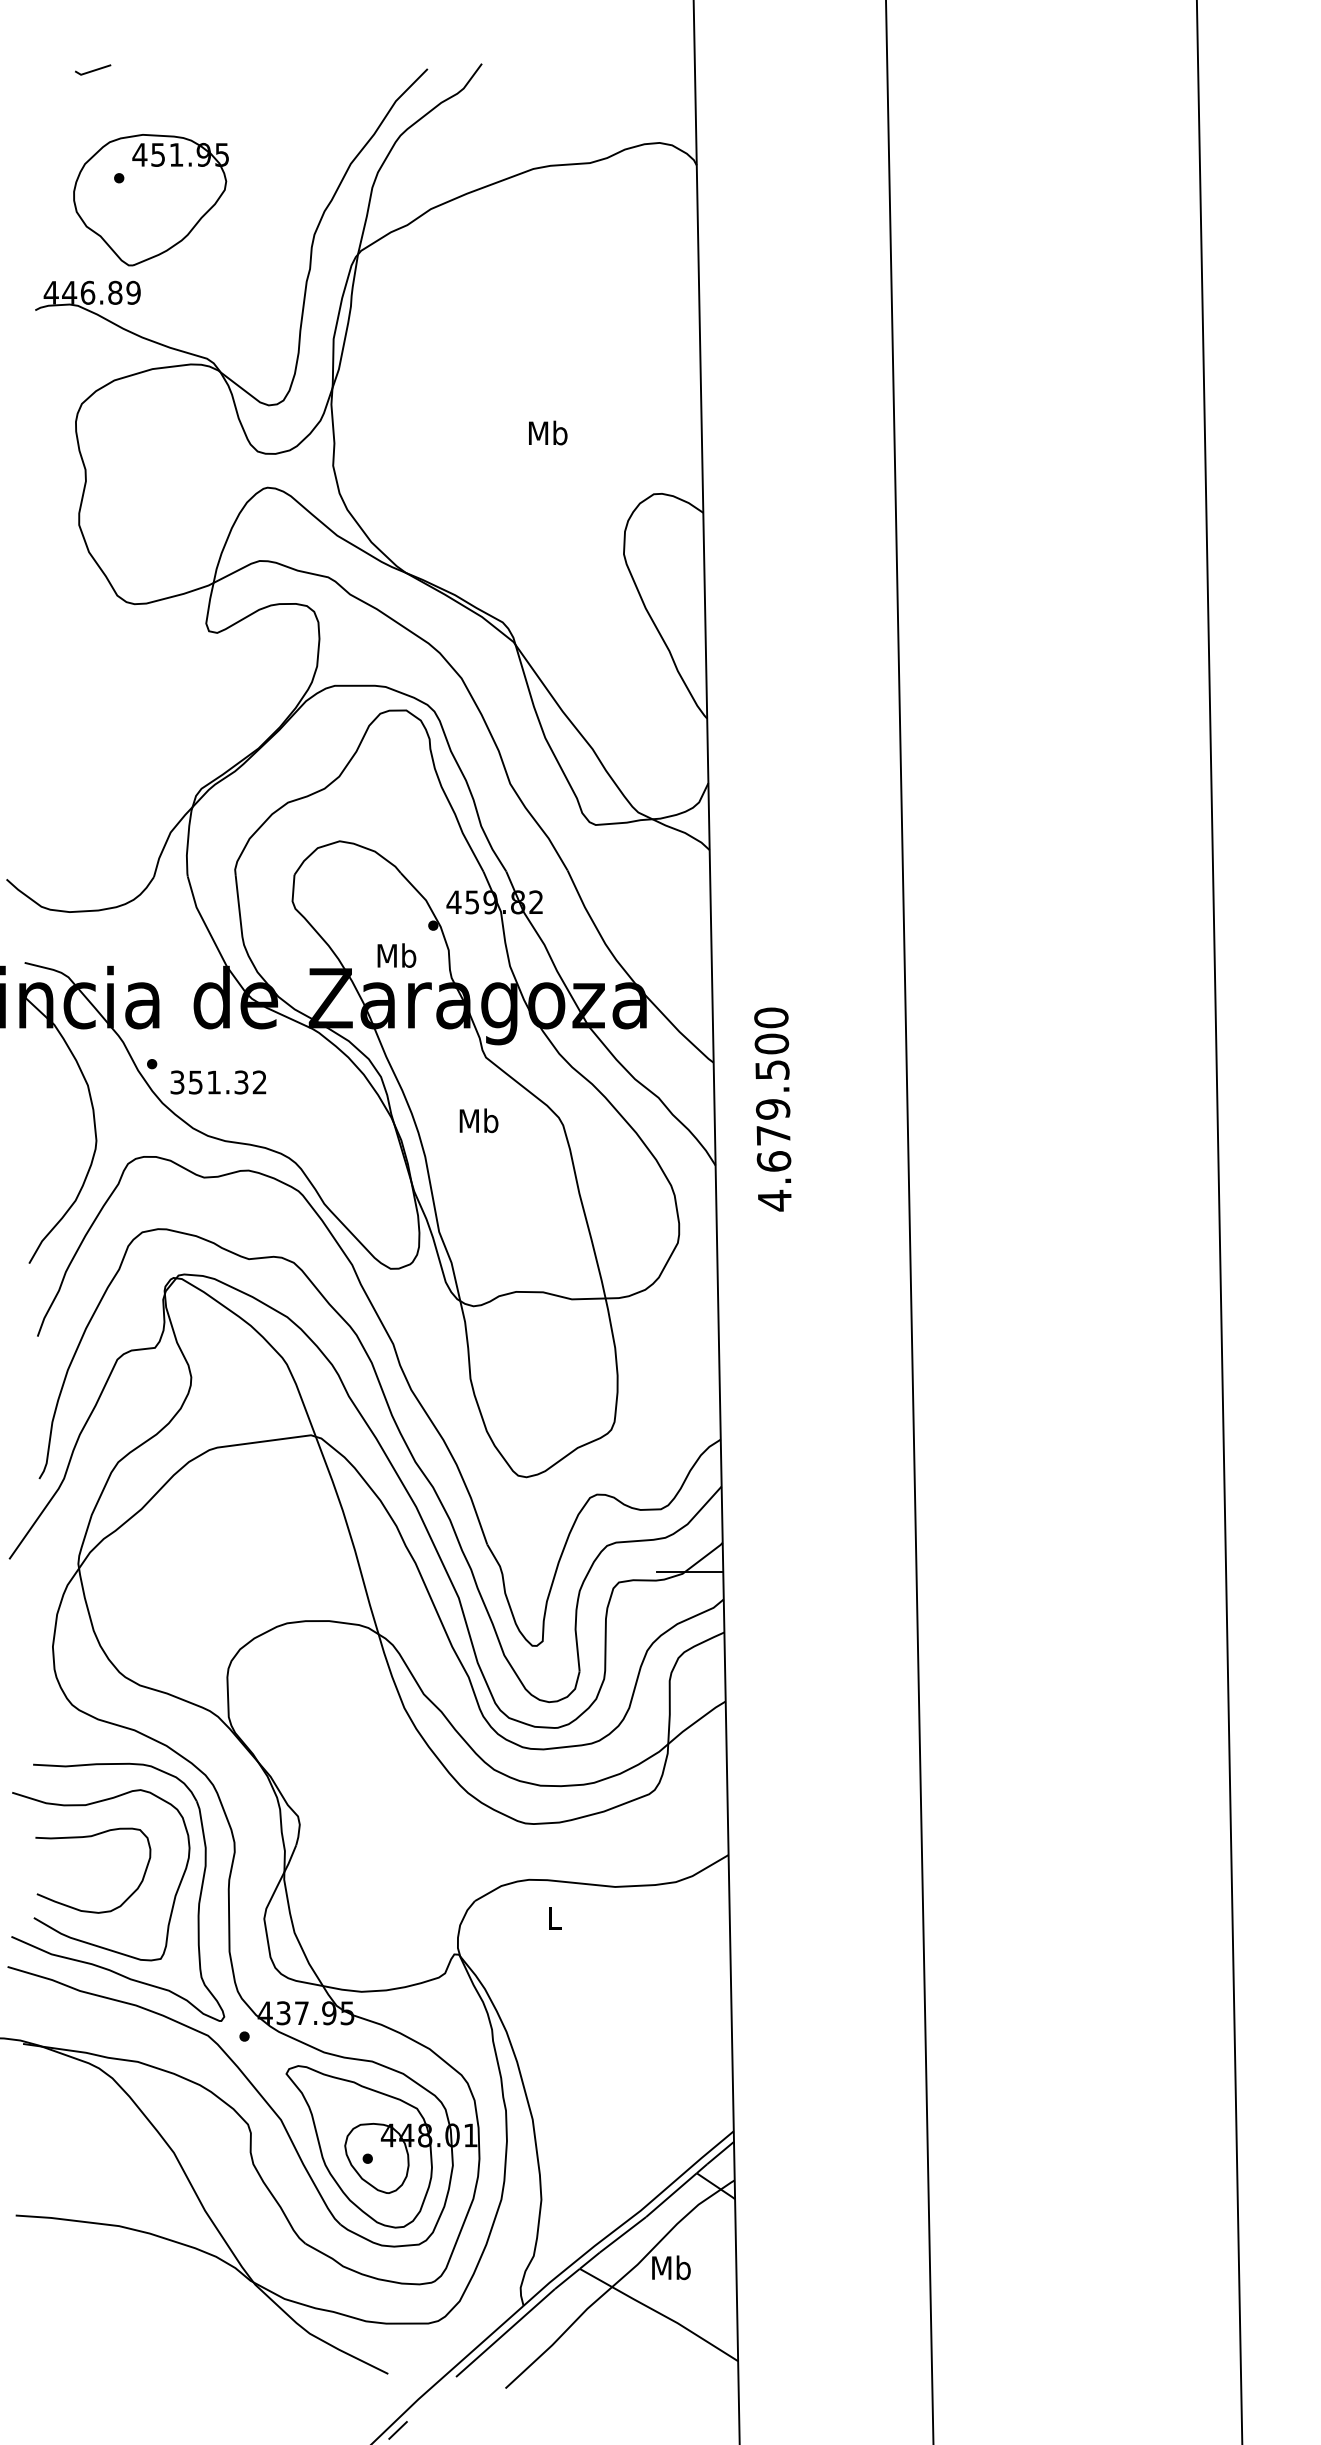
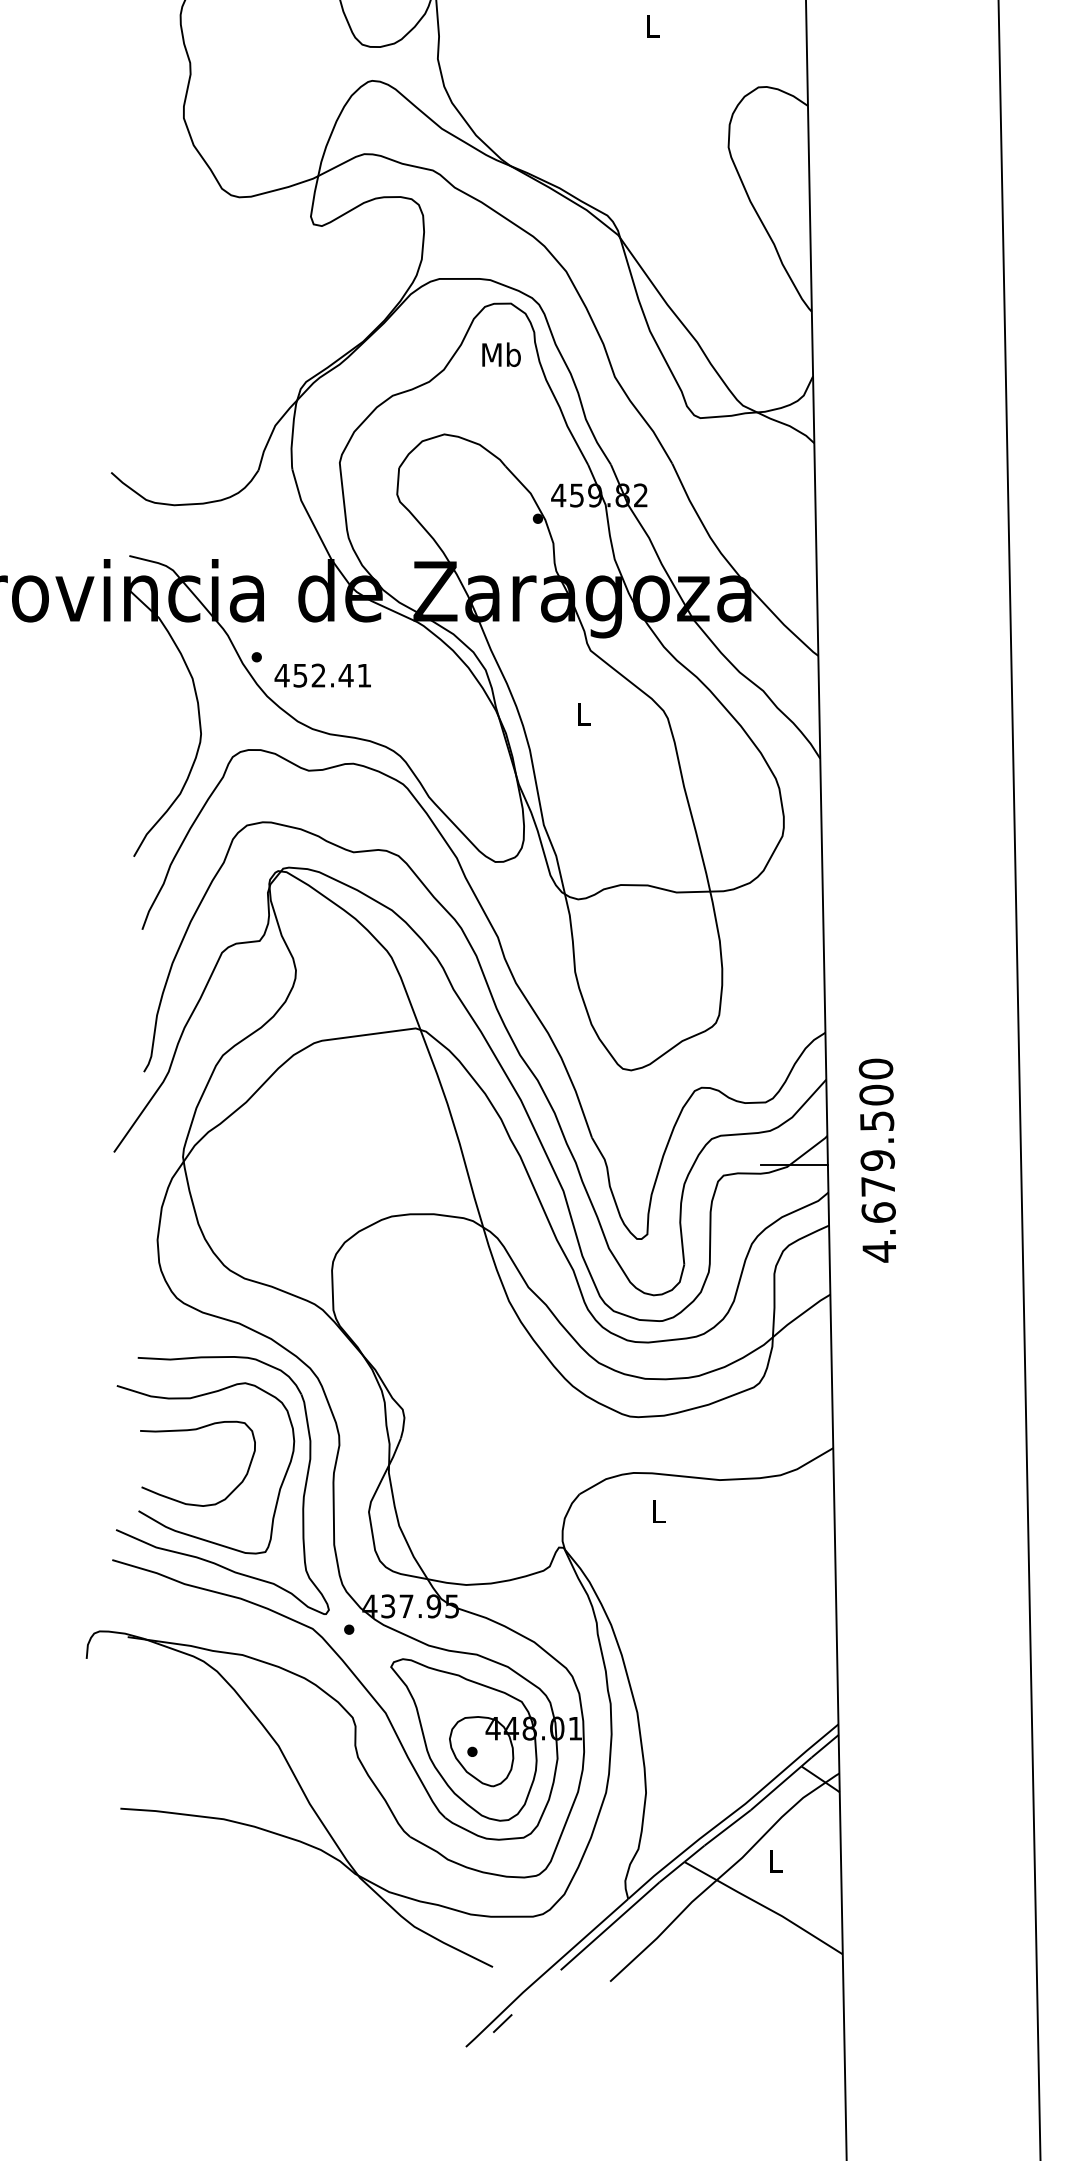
text: (548, 432) -> (653, 25), Mb -> L
text: (396, 955) -> (501, 354), moved
text: (217, 1082) -> (322, 675), 351.32 -> 452.41
text: (772, 1109) -> (877, 1160), moved
text: (478, 1120) -> (583, 713), Mb -> L
text: (671, 2267) -> (776, 1860), Mb -> L

